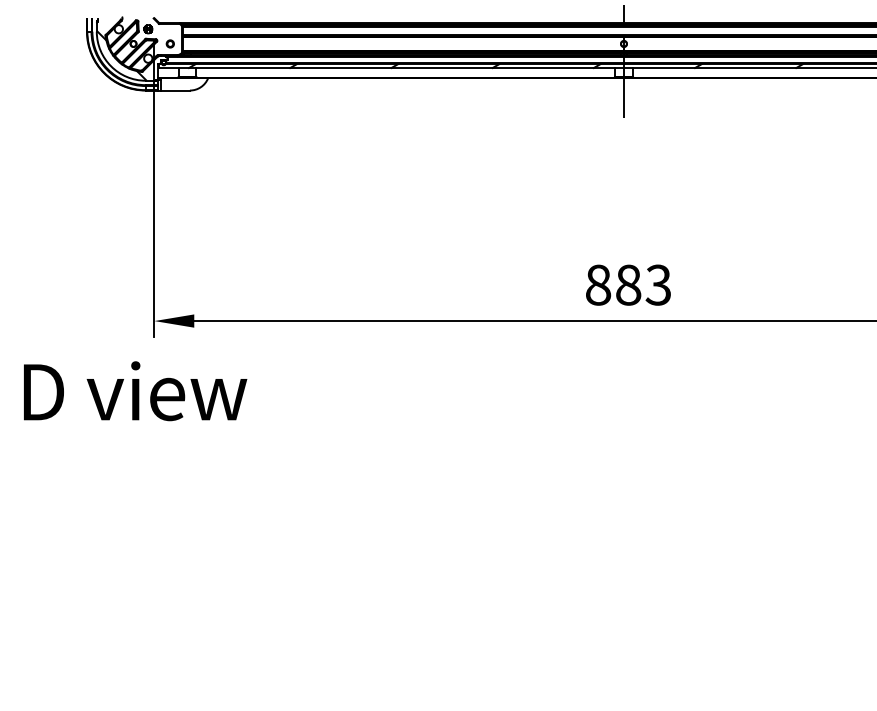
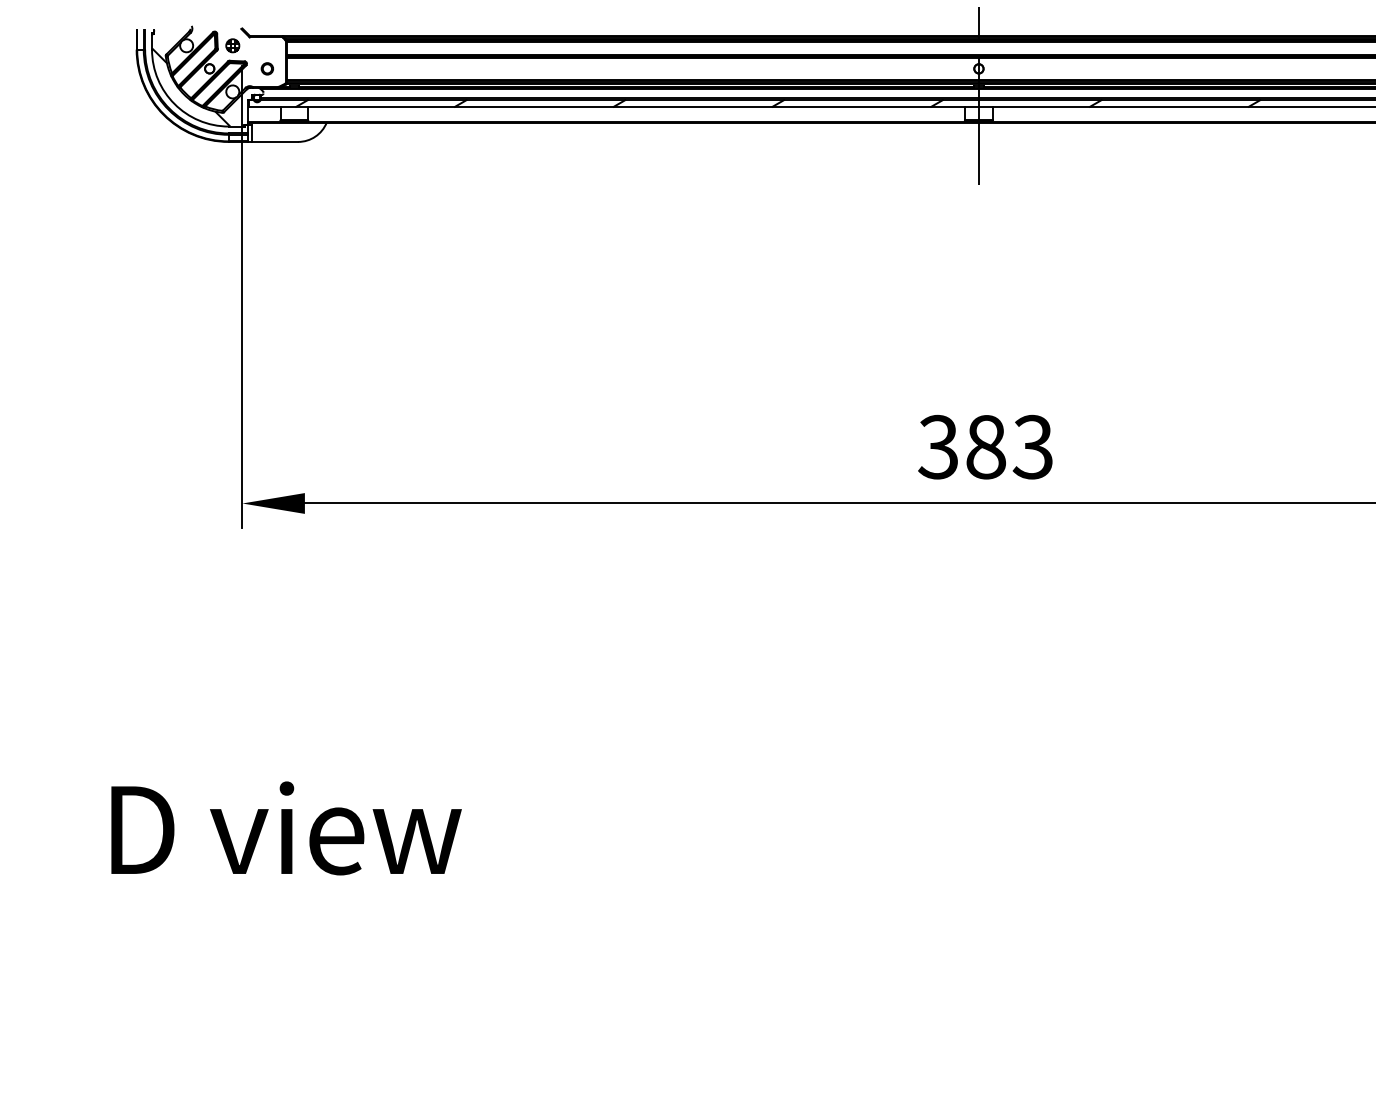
text: (598, 284) -> (938, 446), 883 -> 383
text: (135, 391) -> (286, 828), moved

